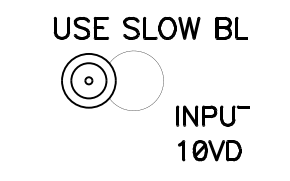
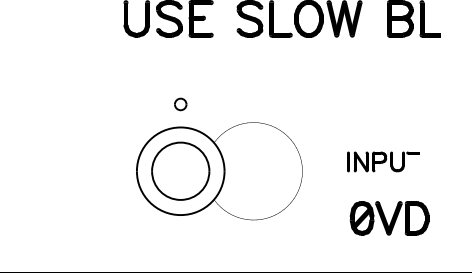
part: (112, 80) -> (219, 170), moved
part: (212, 115) -> (382, 160), size x0.6
part: (181, 150) -> (331, 218), removed

